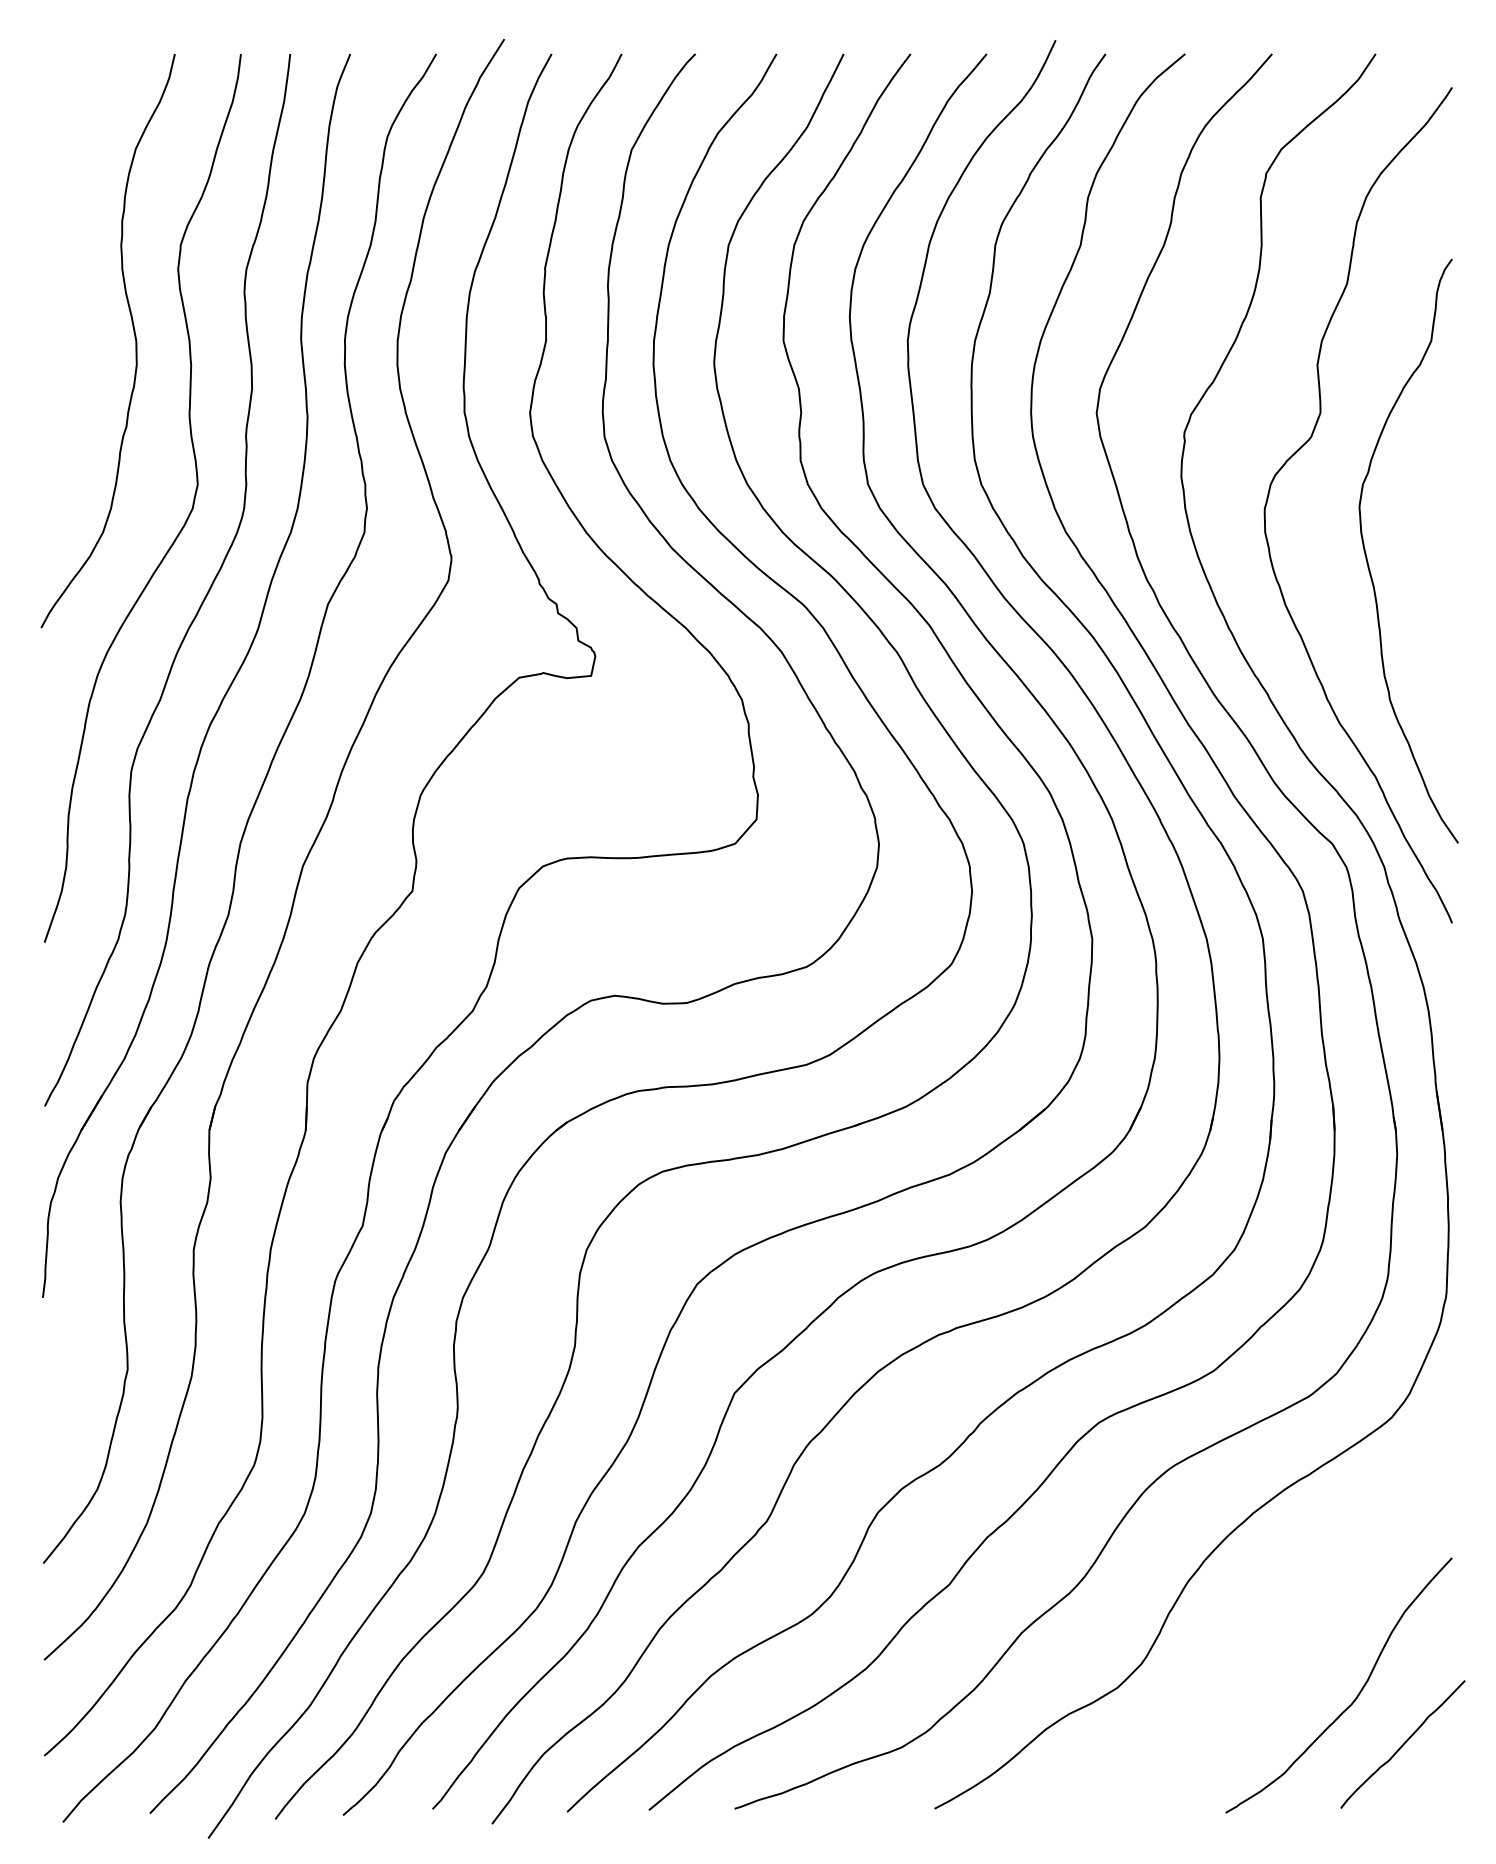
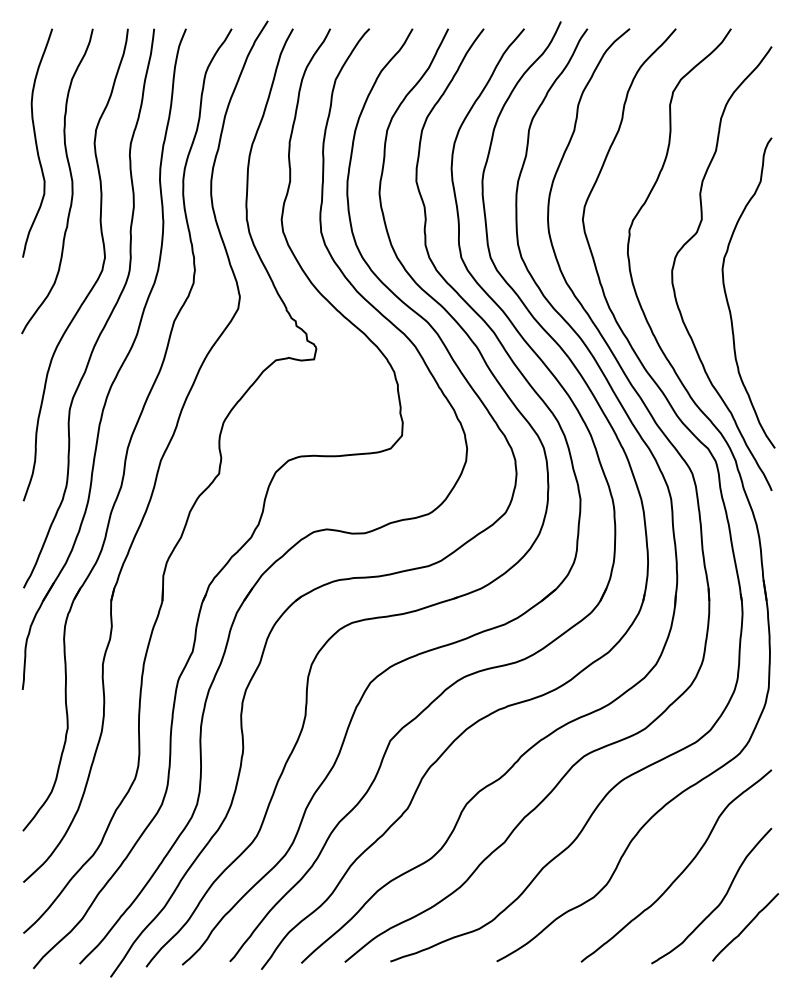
curve: (68, 267) -> (36, 142), added
curve: (1284, 1637) -> (682, 870), added

